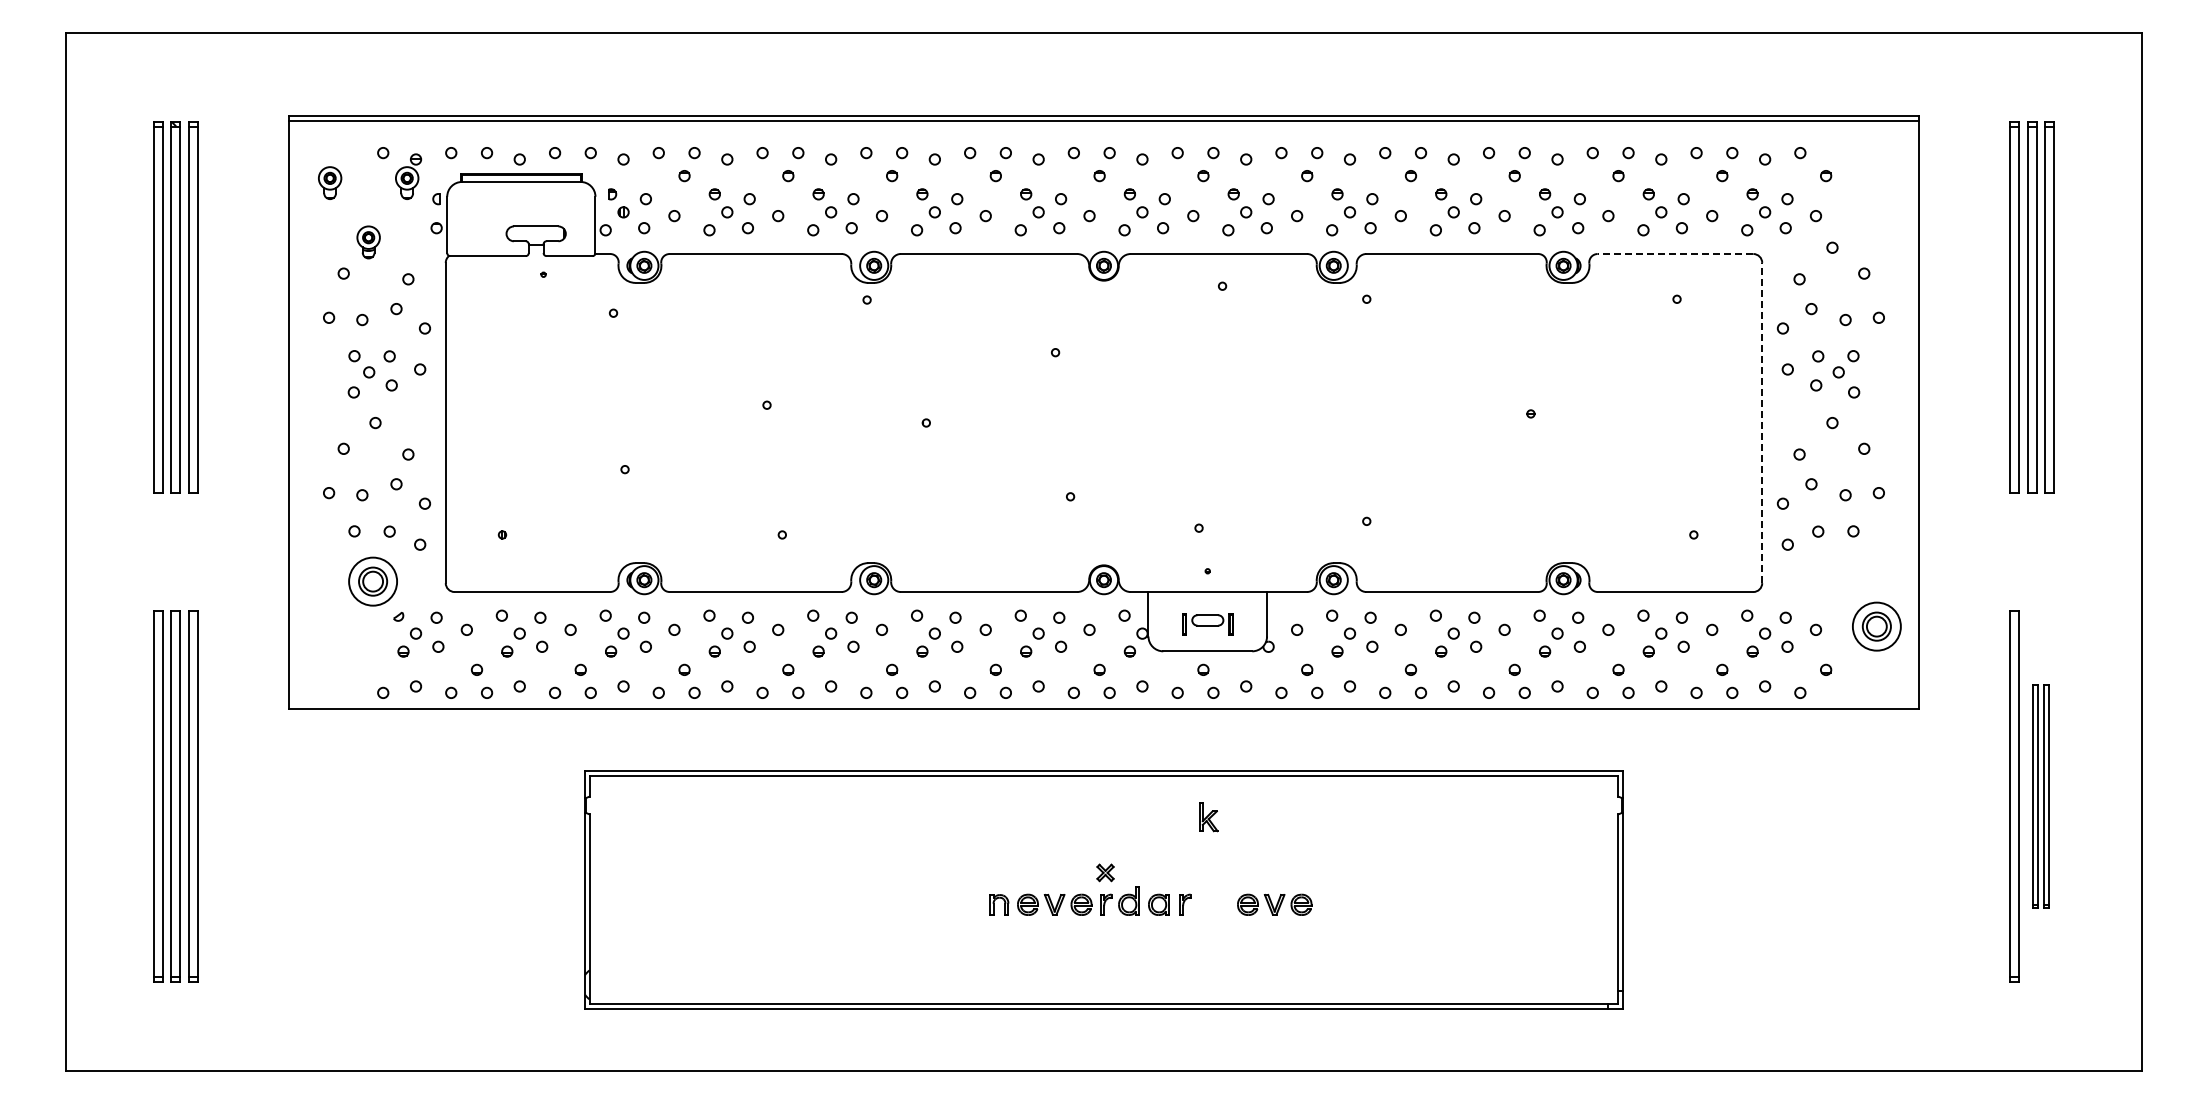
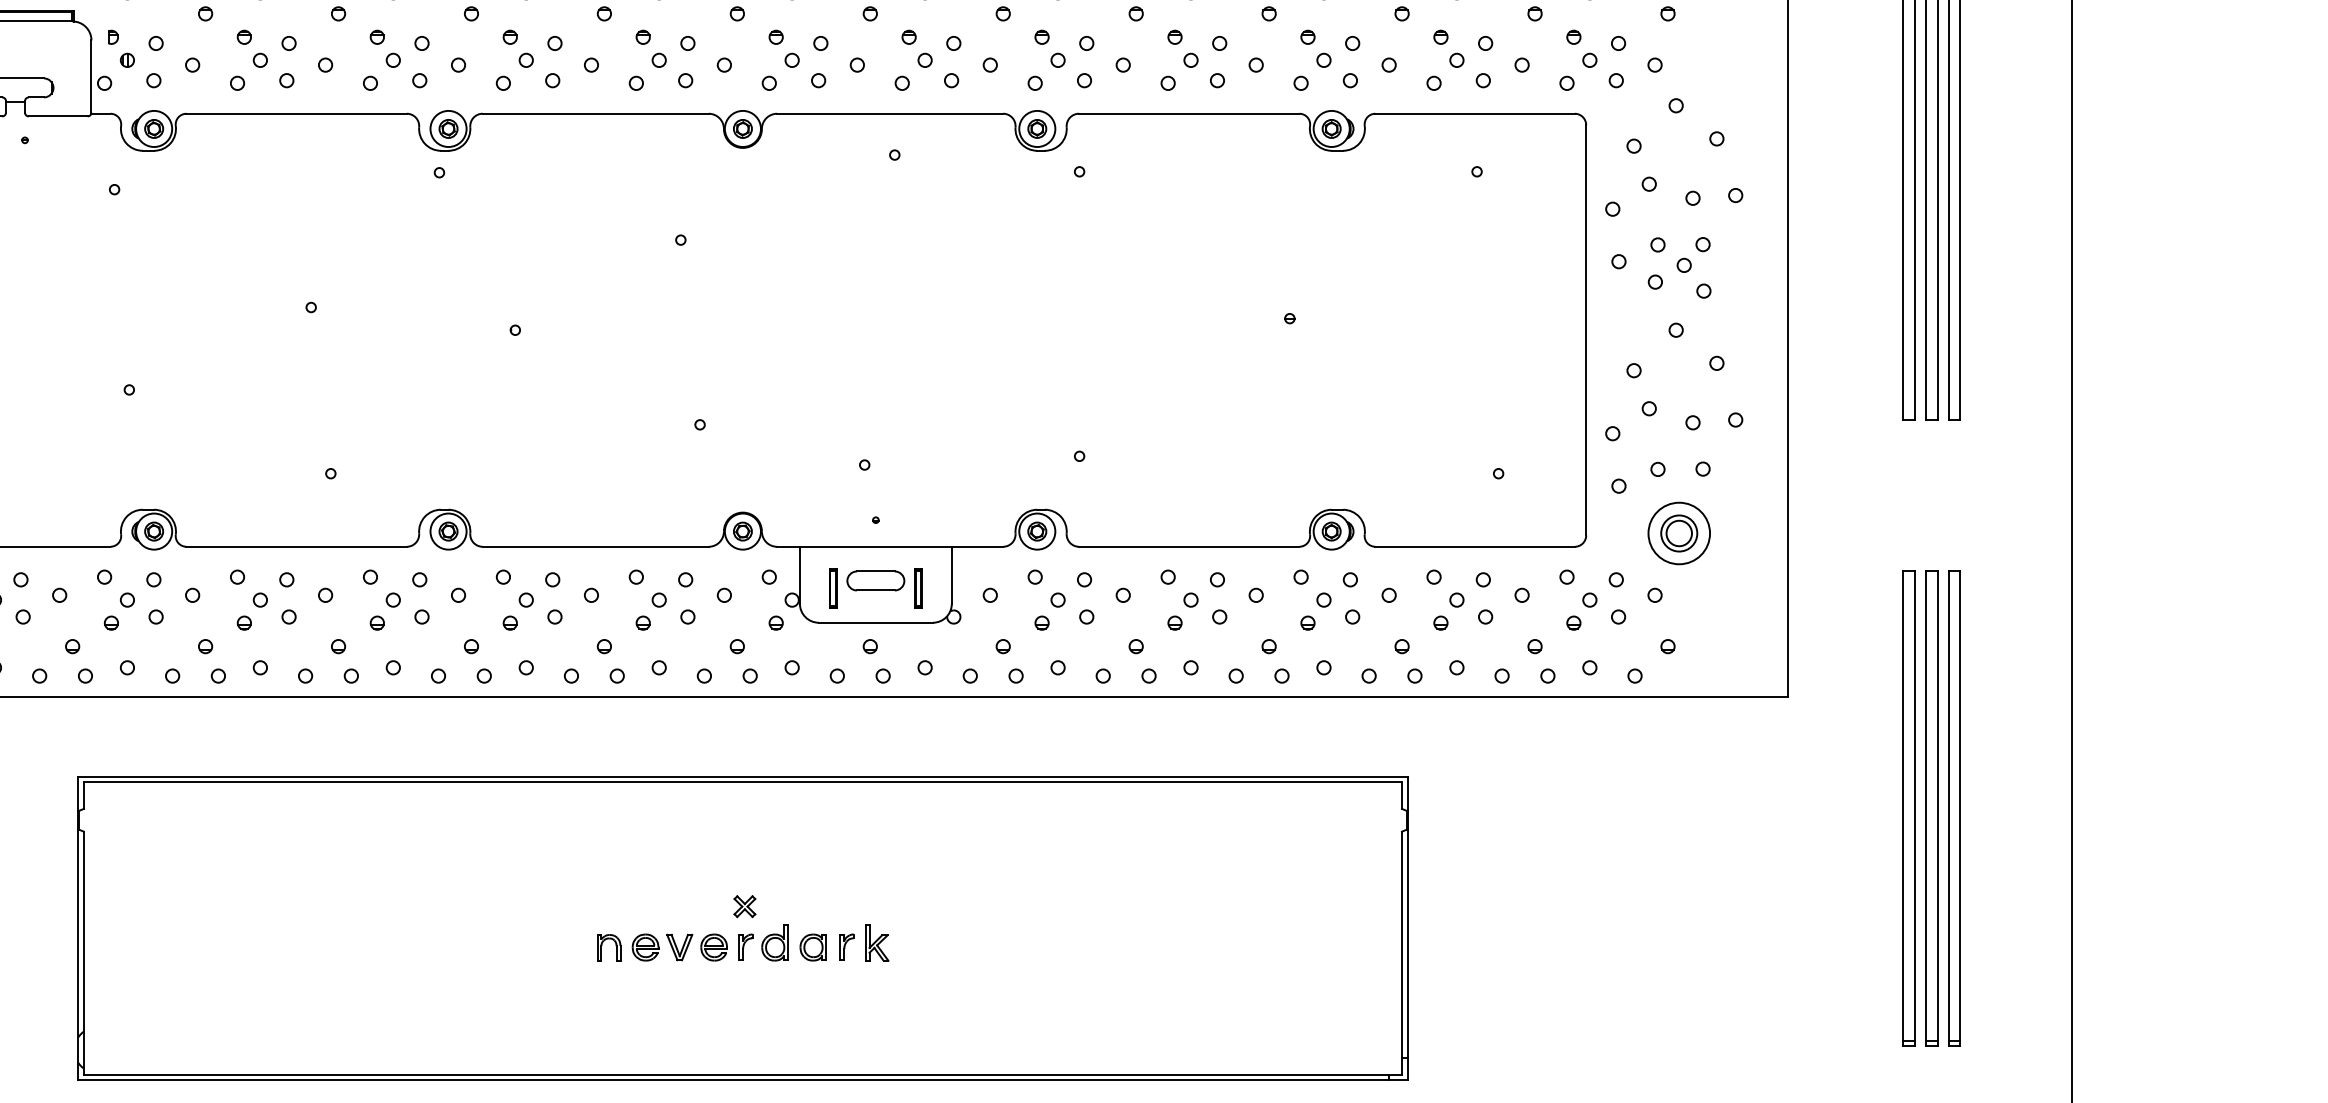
line: (1675, 254) -> (1475, 114), dashed -> solid
line: (1762, 422) -> (1586, 329), dashed -> solid
part: (1207, 624) -> (875, 588), size x1.43
part: (1876, 626) -> (1678, 533), moved
part: (2040, 796) -> (1942, 808), size x1.67
part: (1208, 817) -> (876, 943), moved
part: (1274, 904) -> (961, 947), removed

